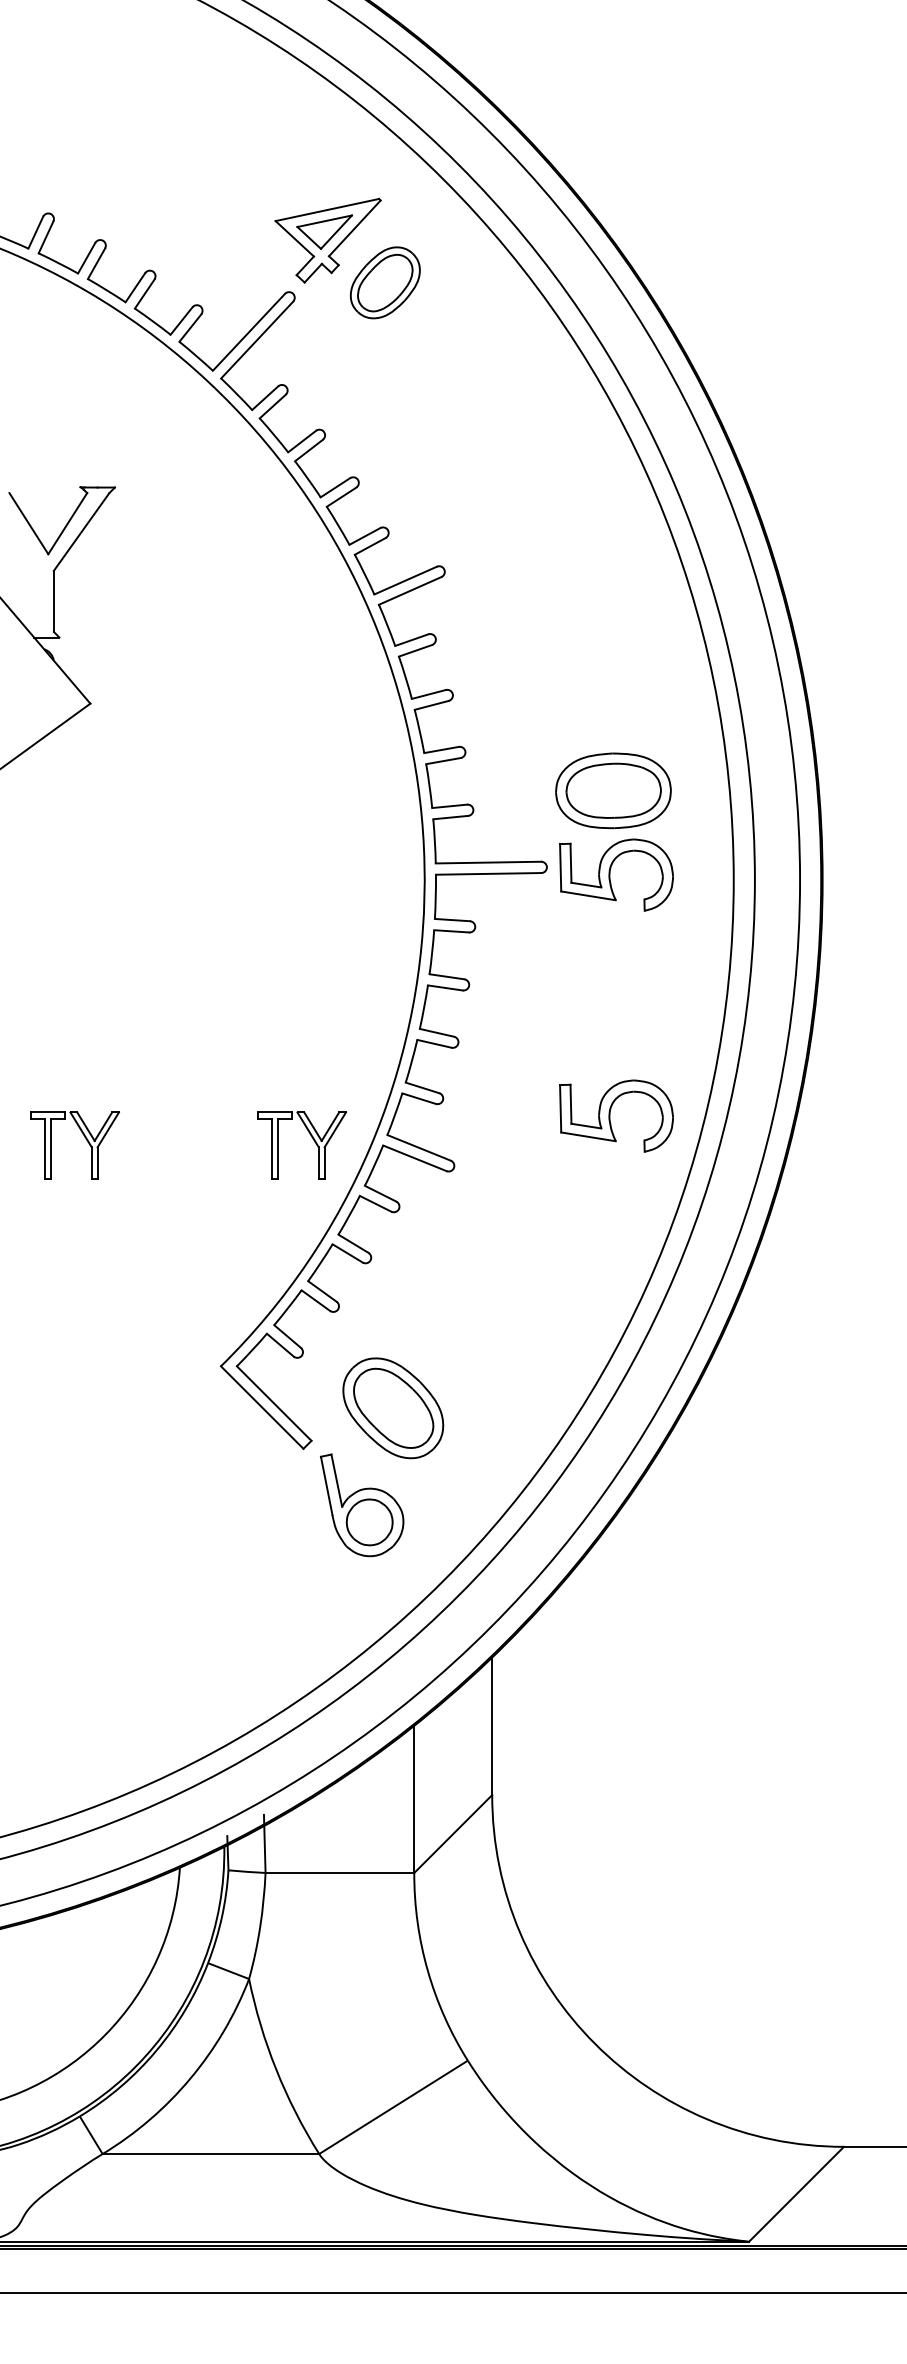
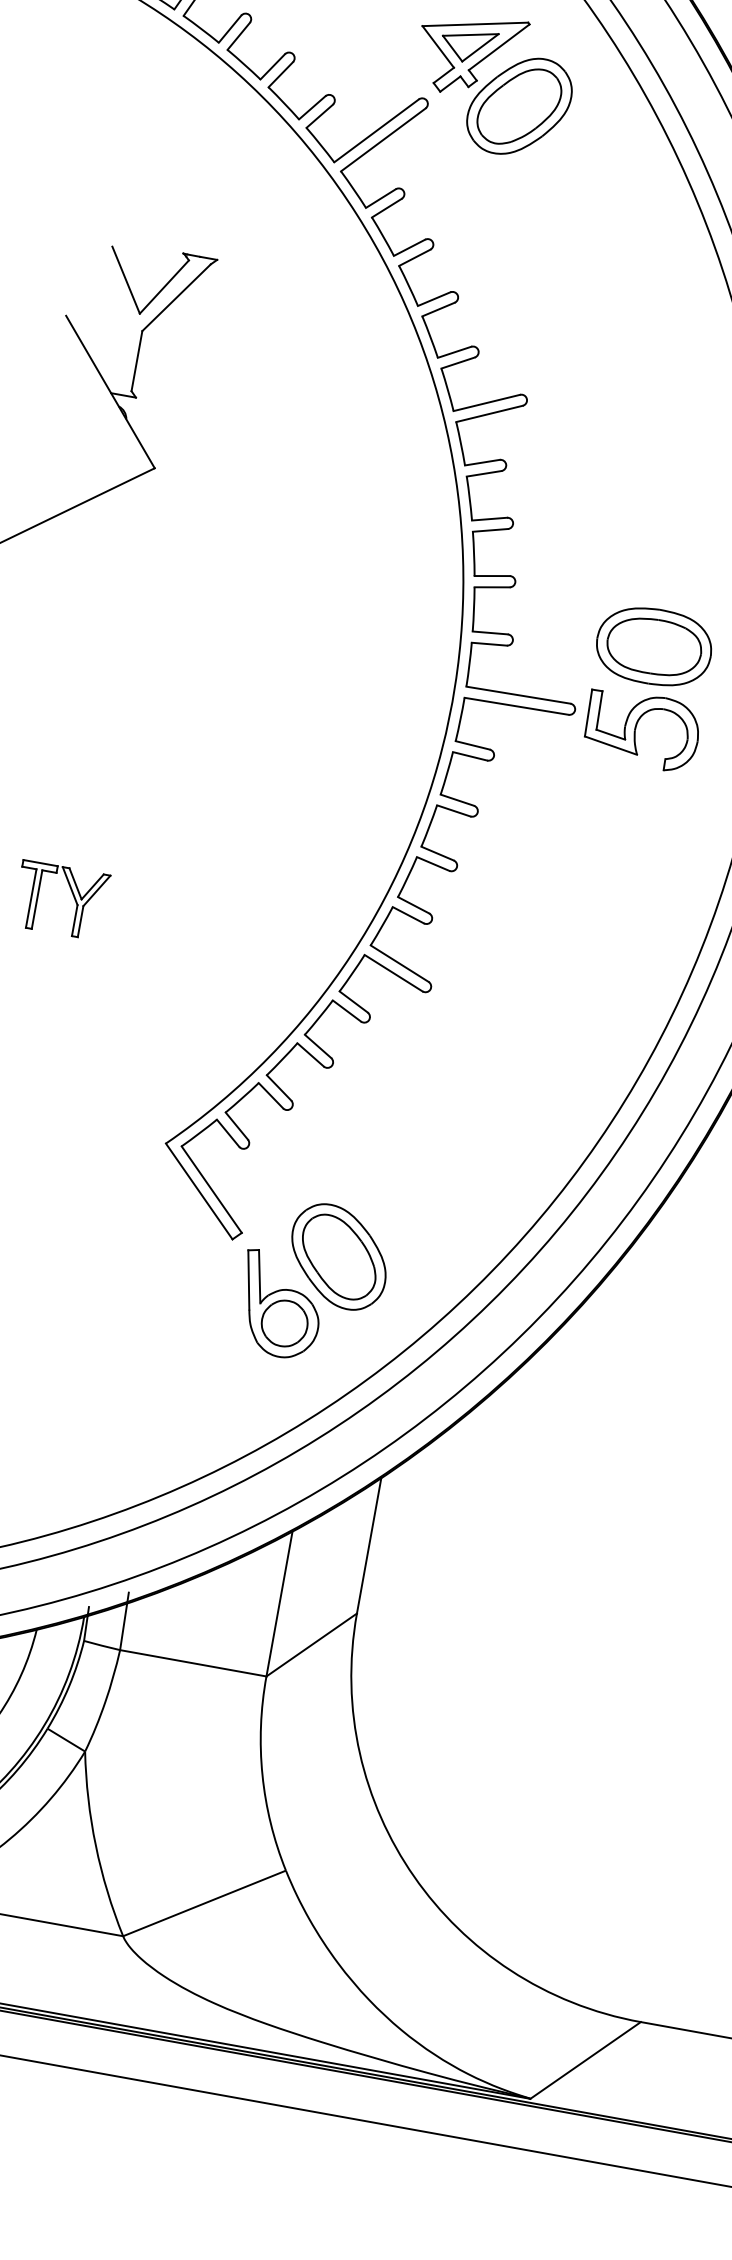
part: (385, 282) -> (519, 106), size x1.43
part: (616, 1115) -> (599, 966), removed
part: (312, 1139) -> (296, 936), removed
part: (393, 1408) -> (339, 1257), moved

